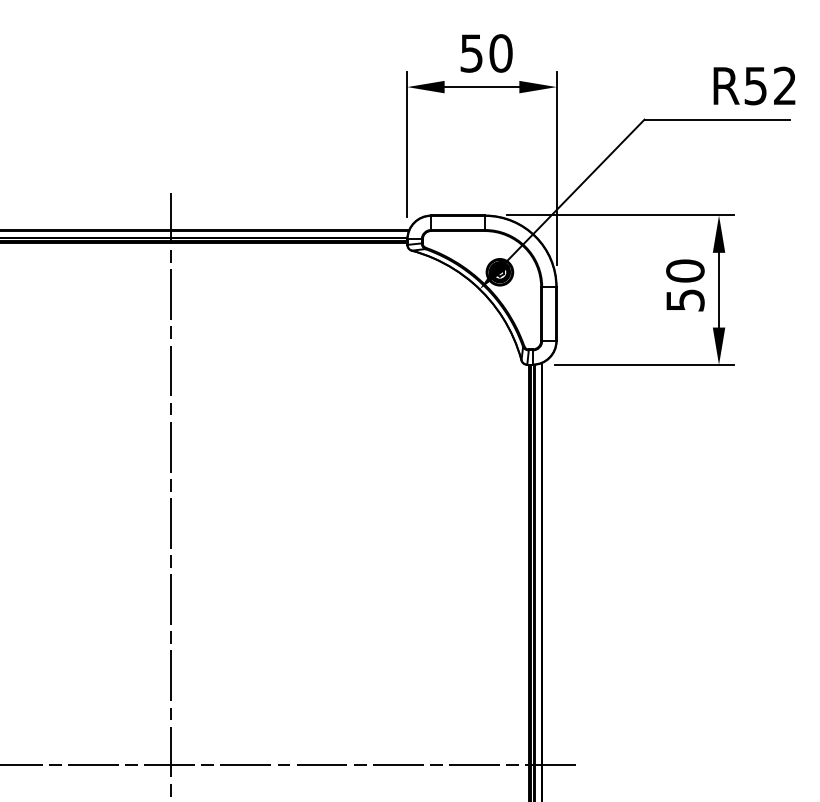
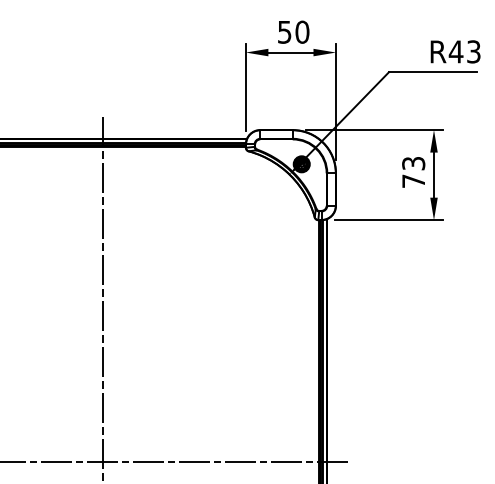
text: (769, 85) -> (464, 51), R52 -> R43
text: (685, 284) -> (413, 171), 50 -> 73

